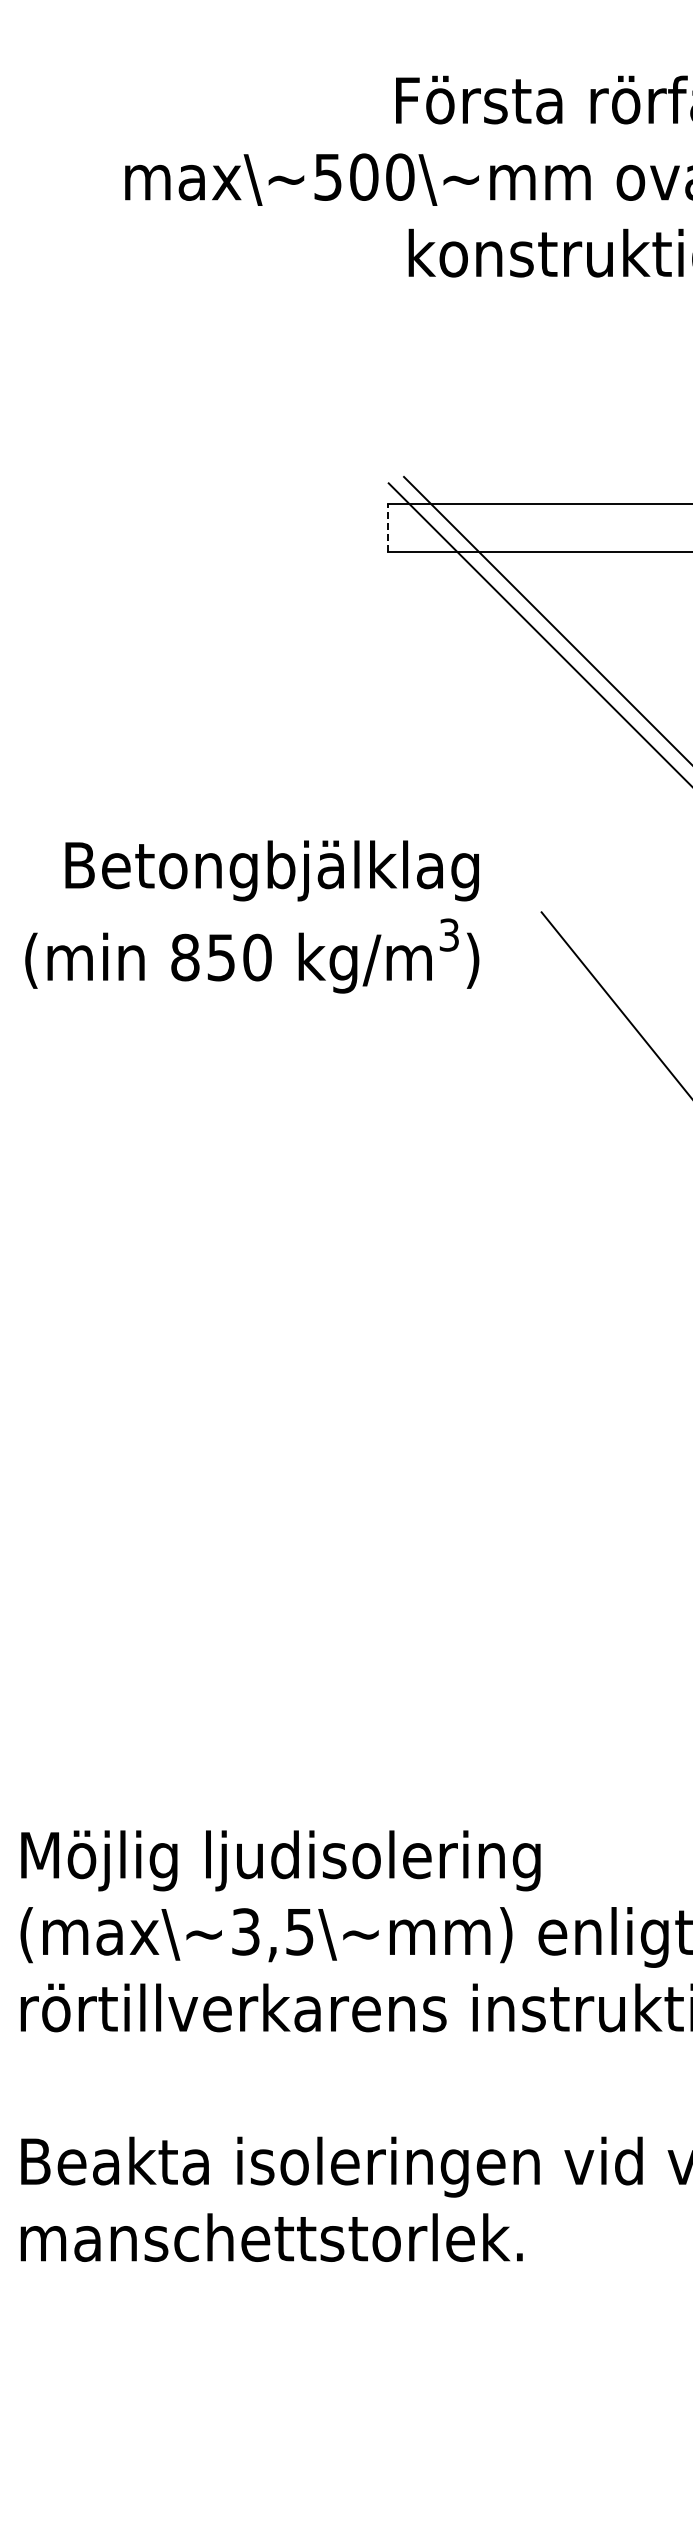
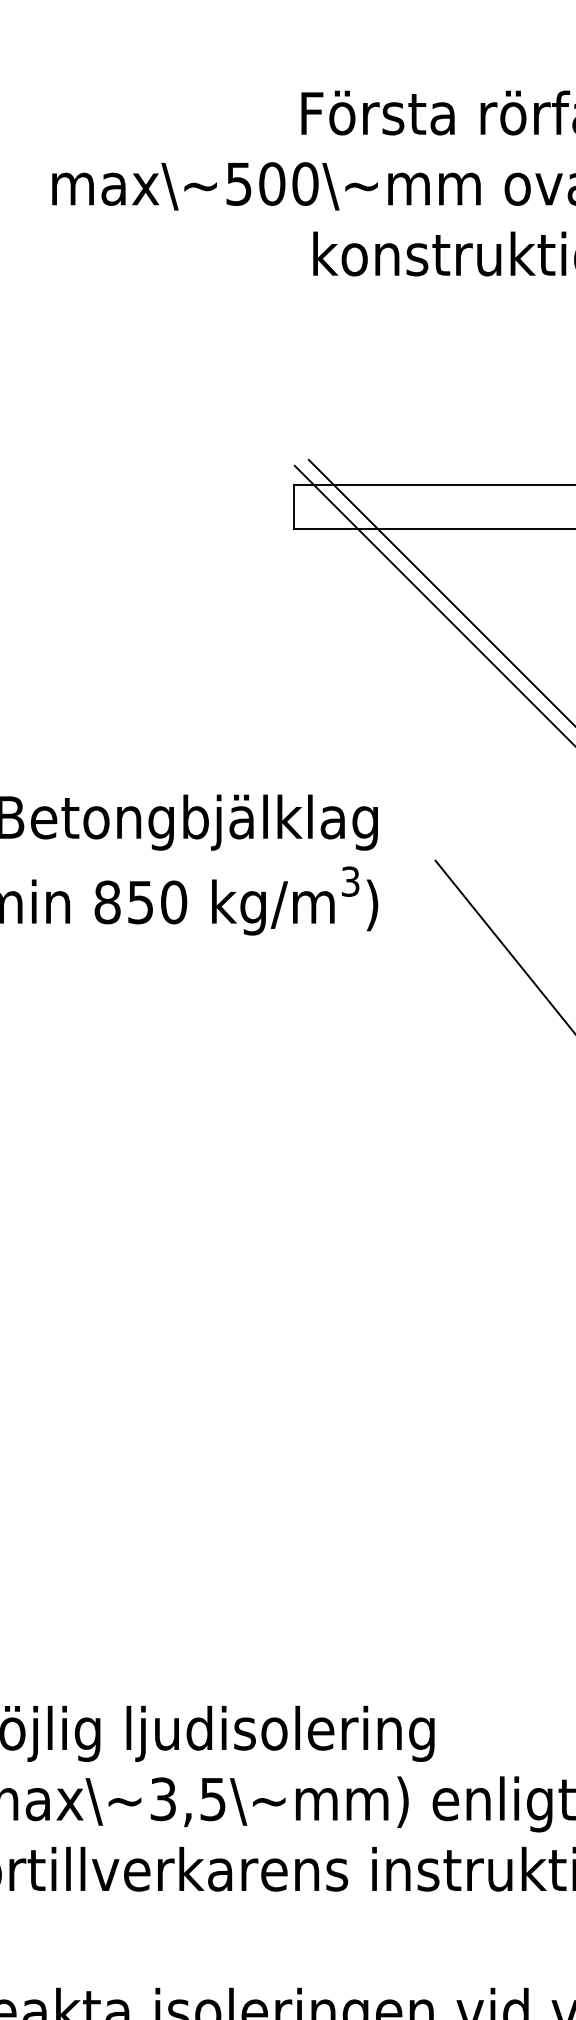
line: (388, 527) -> (294, 506), dashed -> solid

